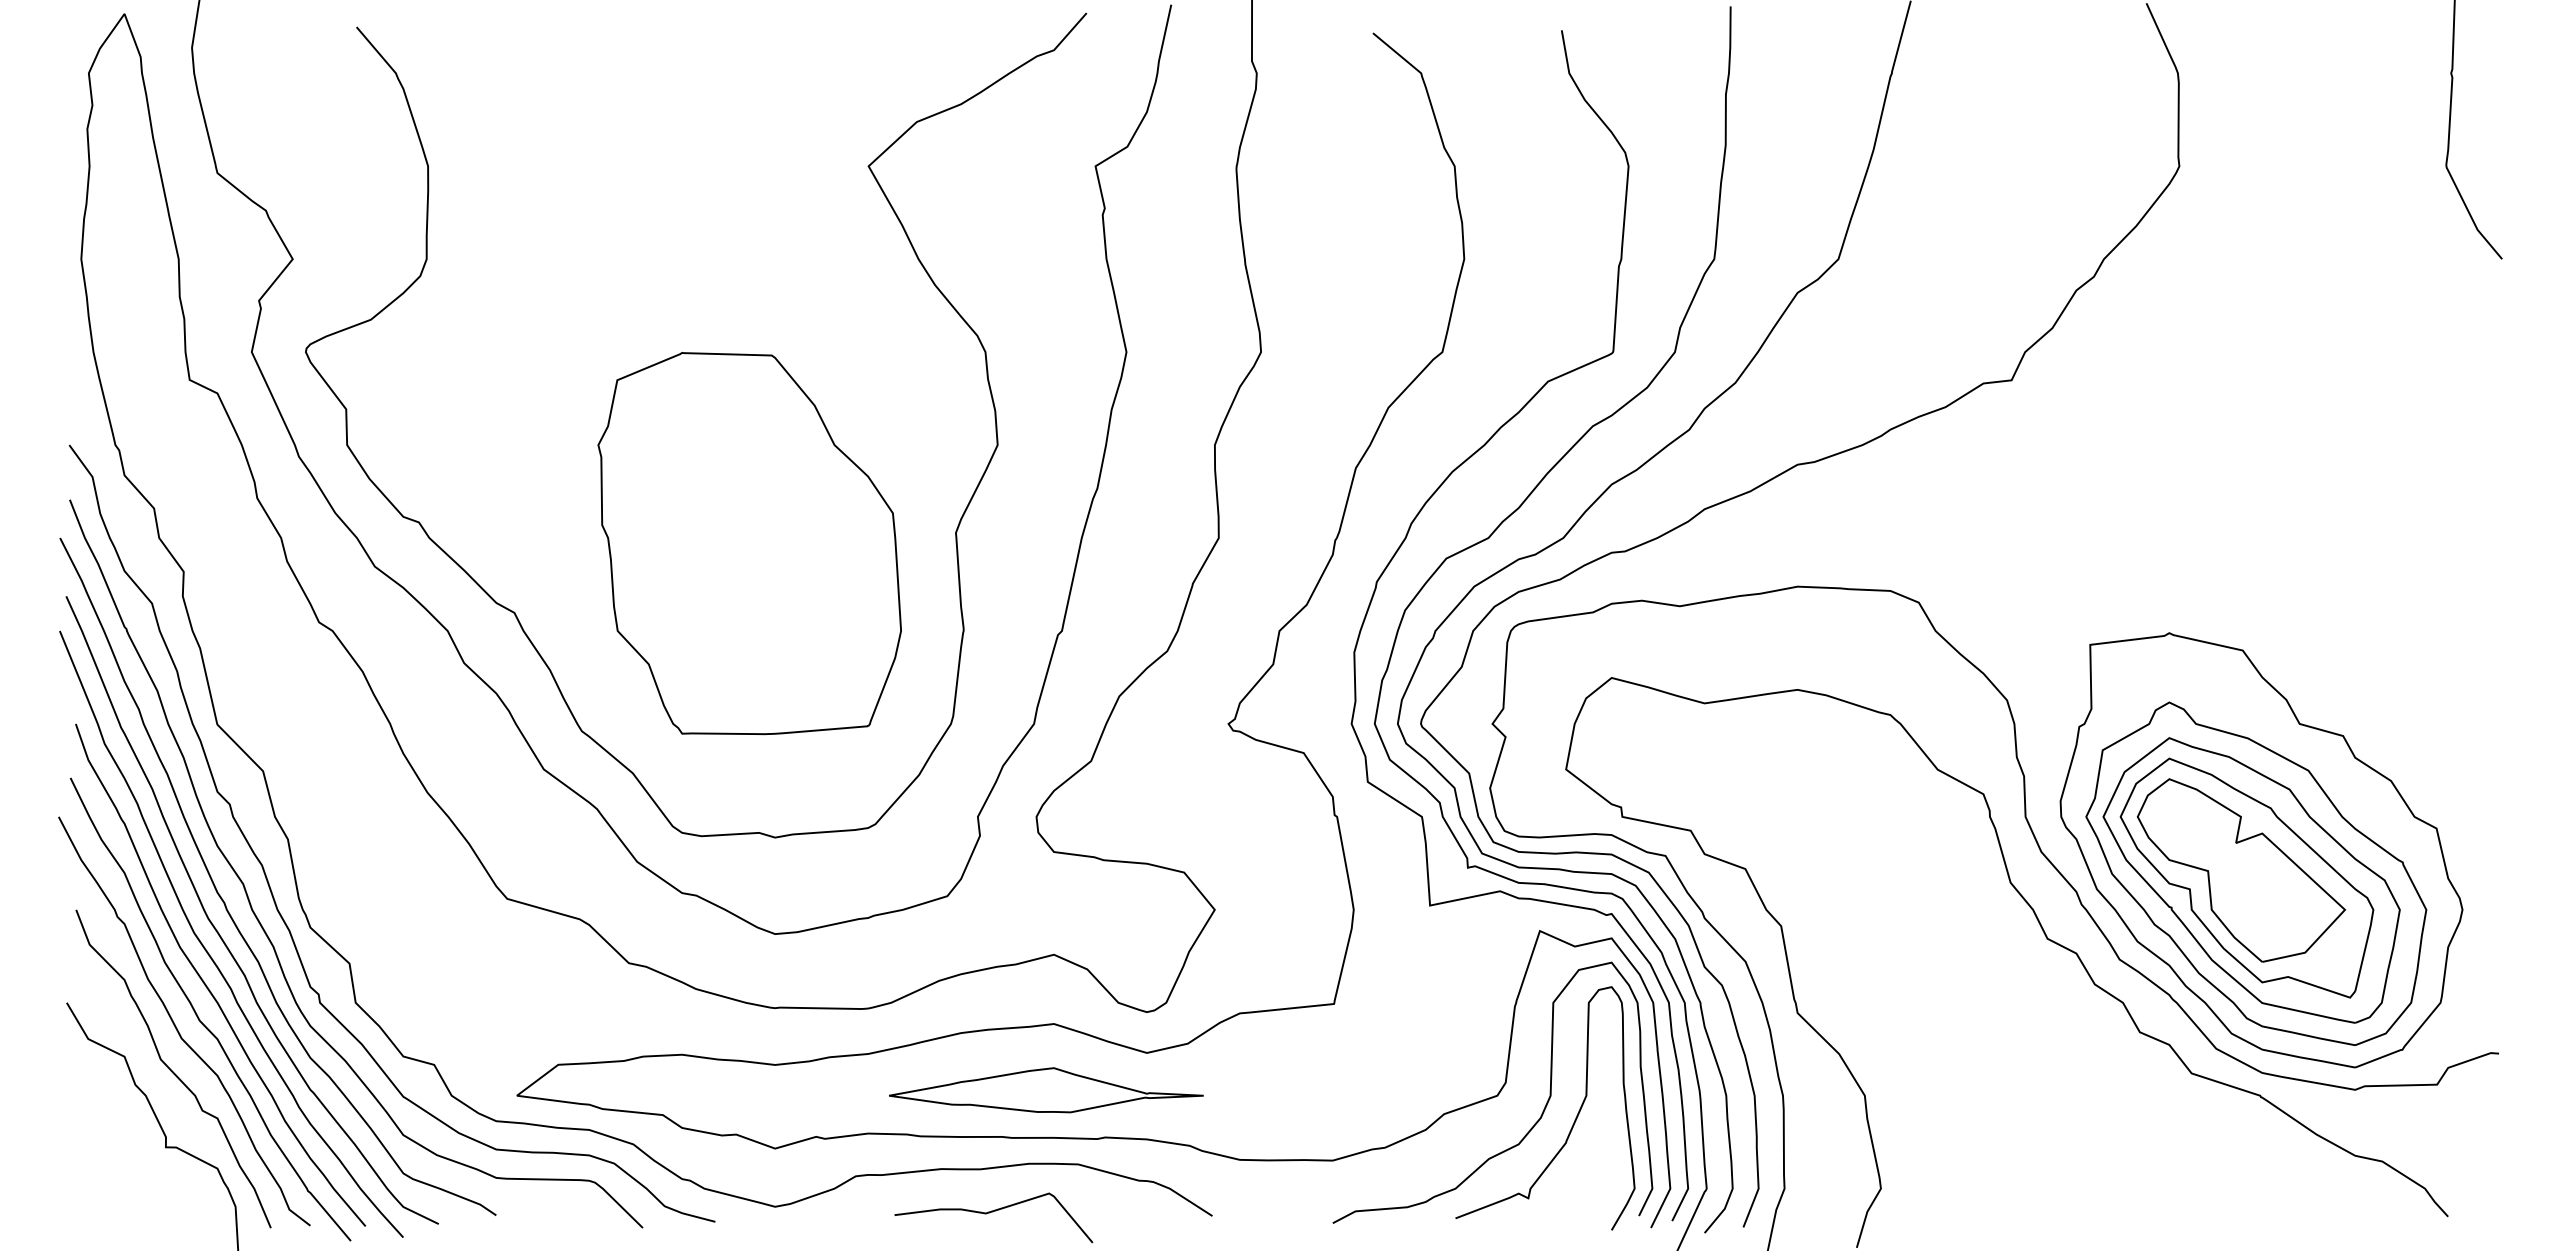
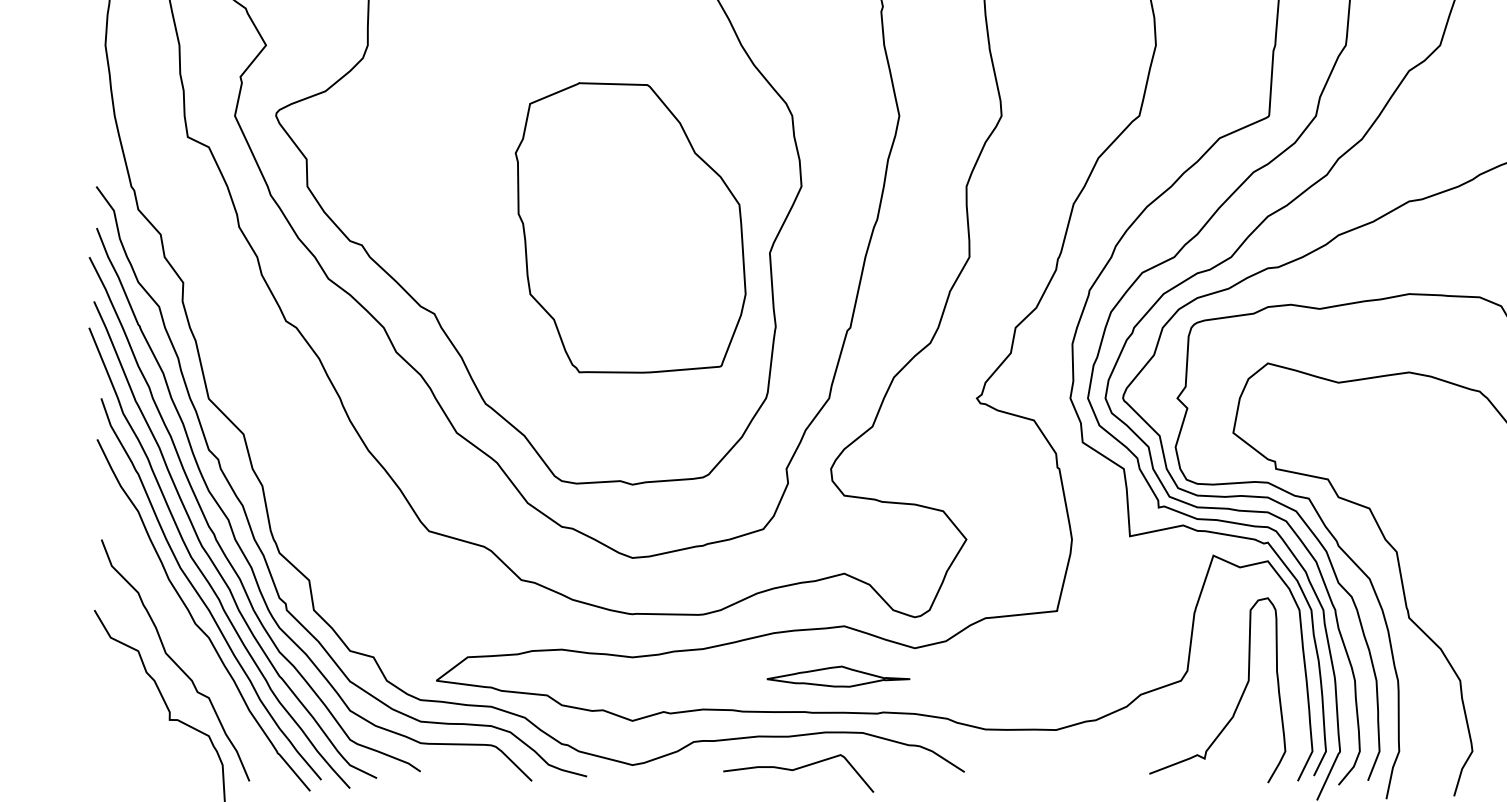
part: (749, 543) -> (630, 227), moved
curve: (176, 1026) -> (177, 628), removed
part: (1046, 1090) -> (838, 676), size x0.6
curve: (1534, 1123) -> (1209, 701), removed

